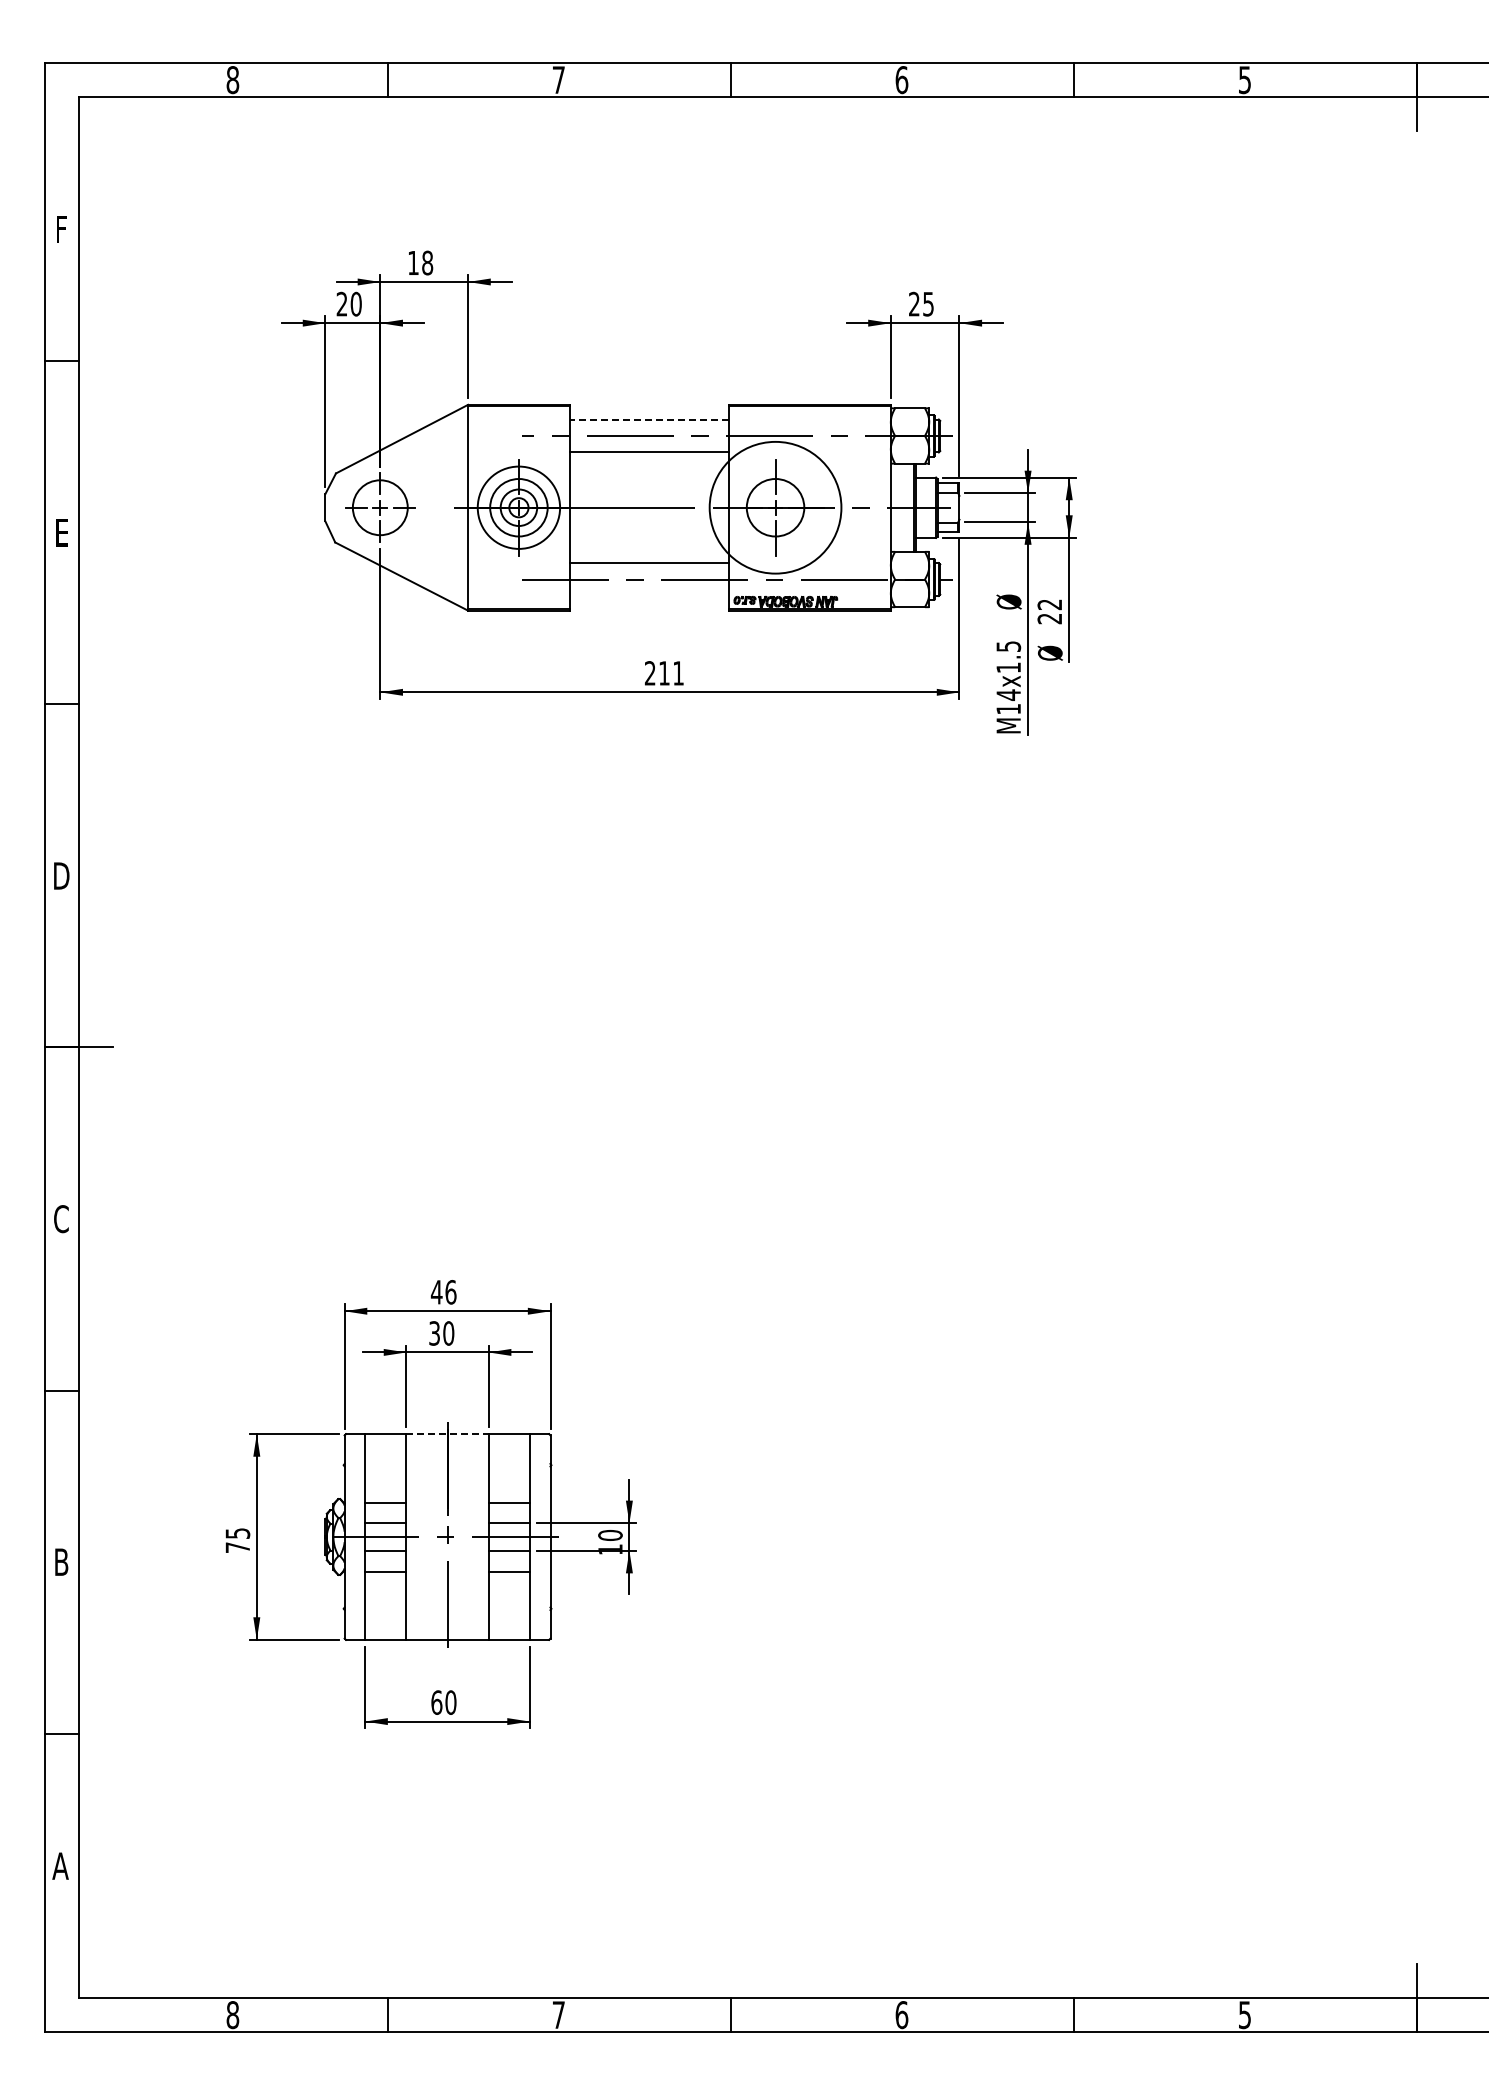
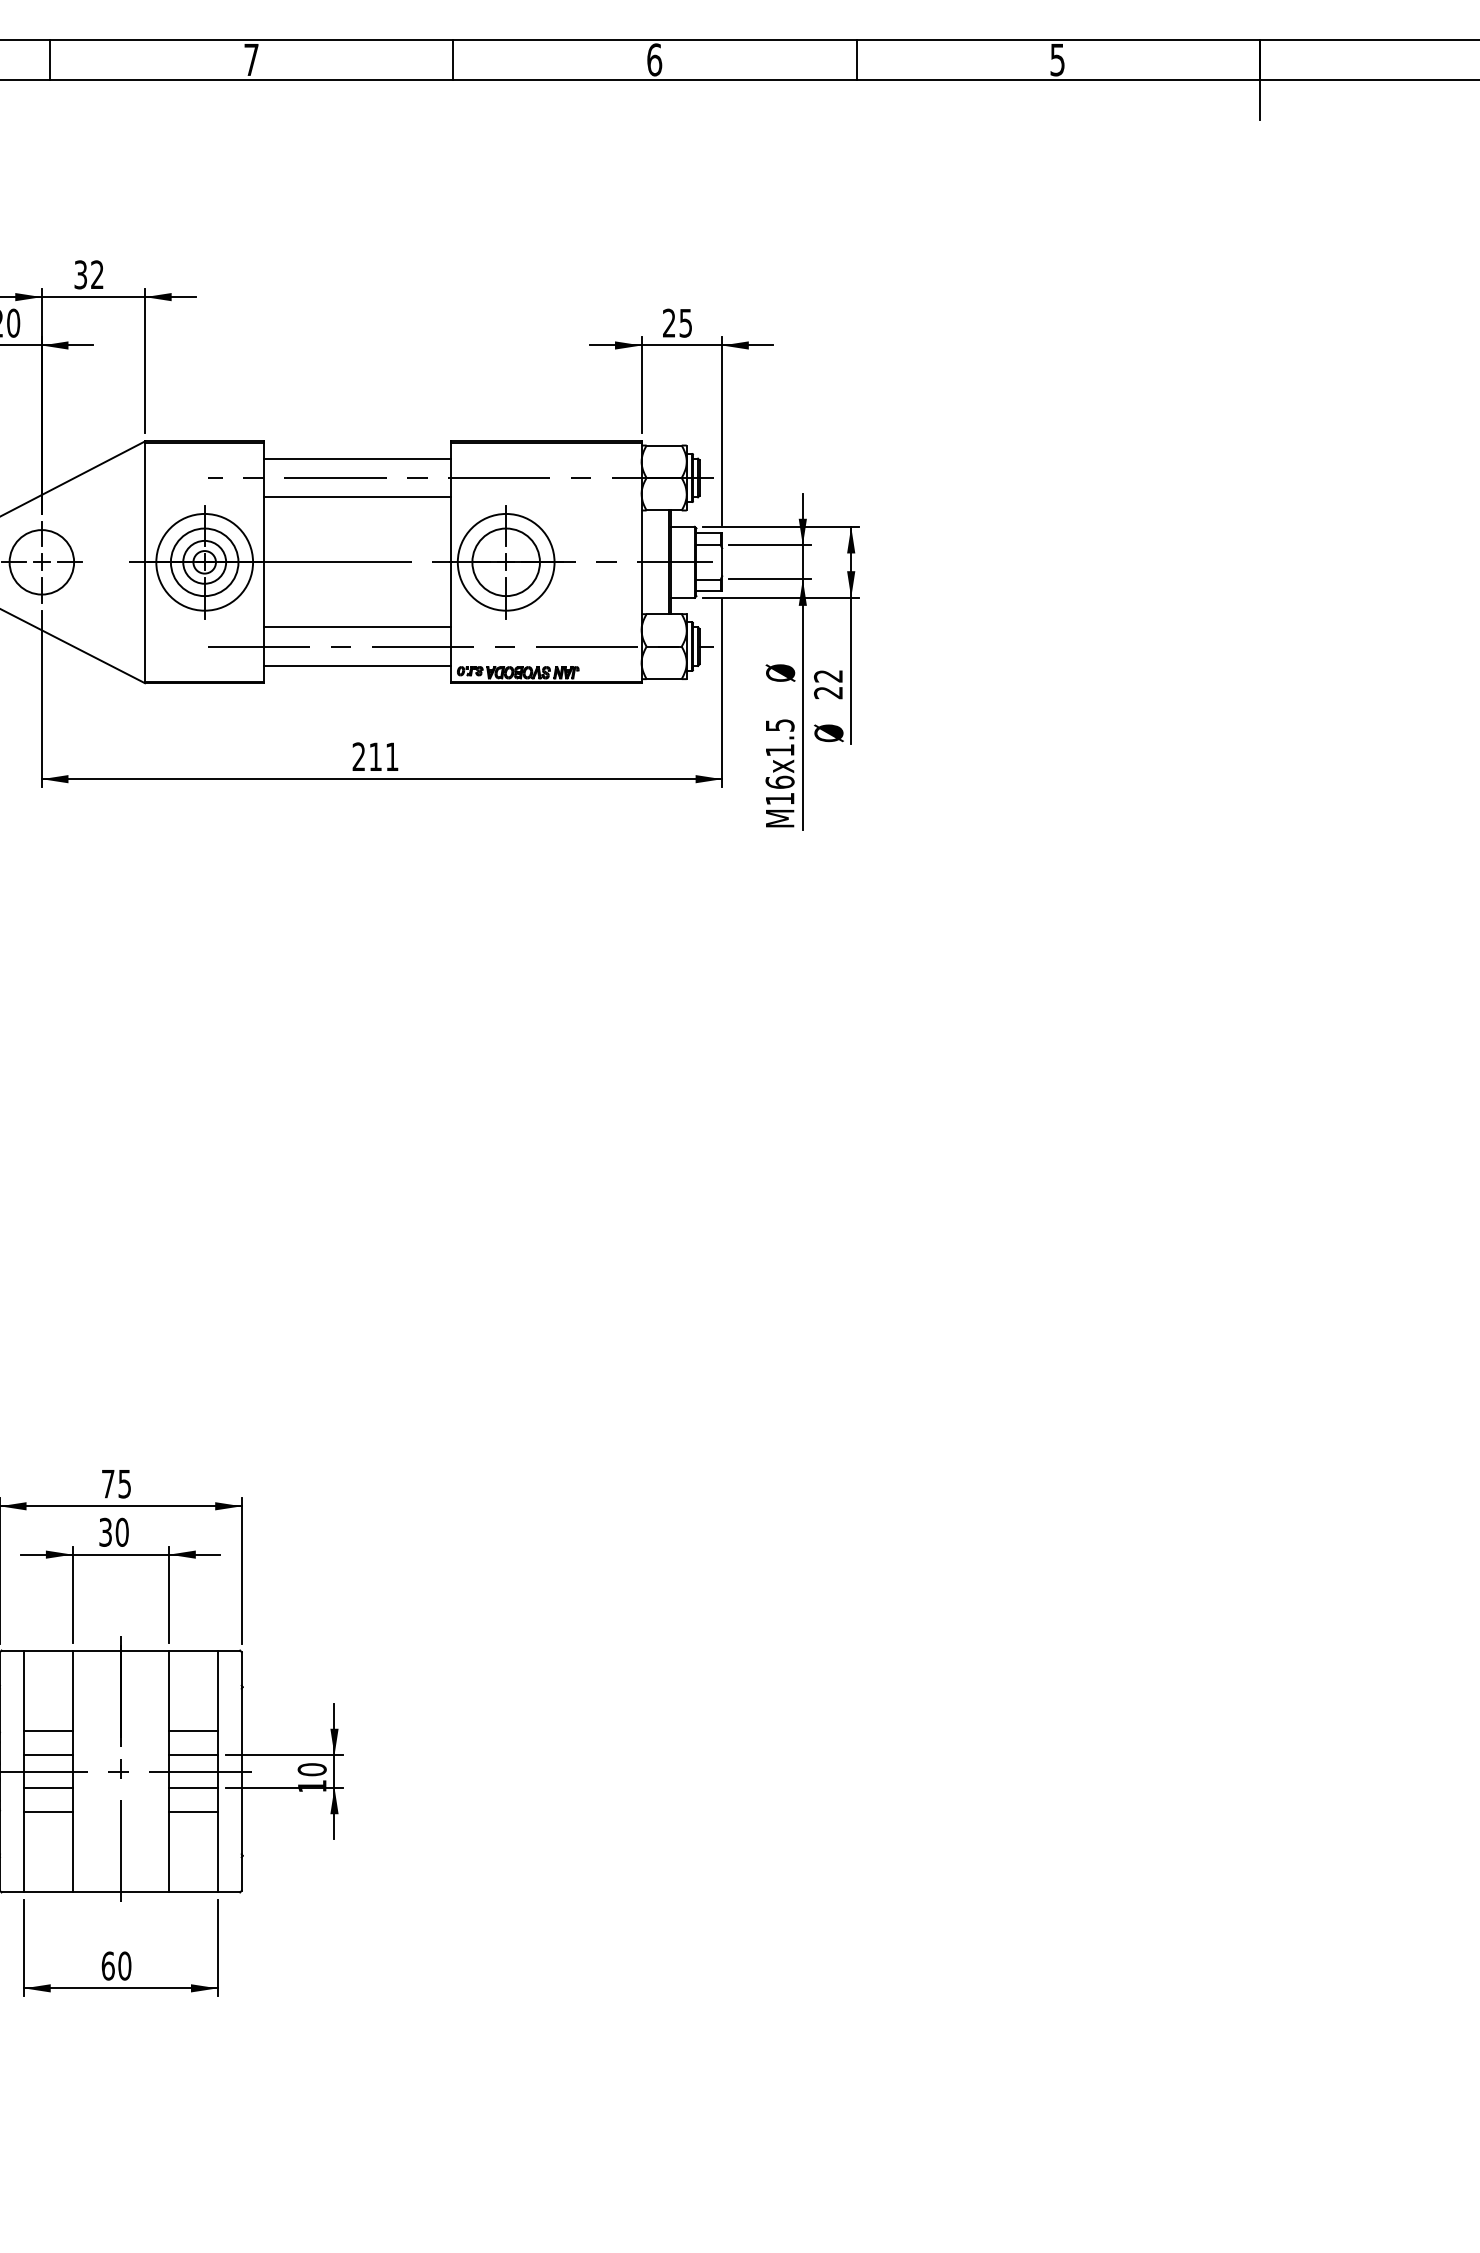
text: (420, 262) -> (89, 274), 18 -> 32
line: (649, 419) -> (358, 458), dashed -> solid
circle: (775, 507) -> (506, 562), size x0.62
line: (648, 596) -> (356, 666), added
text: (1008, 694) -> (779, 781), M14x1.5 -> M16x1.5
text: (443, 1292) -> (116, 1484), 46 -> 75
line: (448, 1434) -> (121, 1651), dashed -> solid

